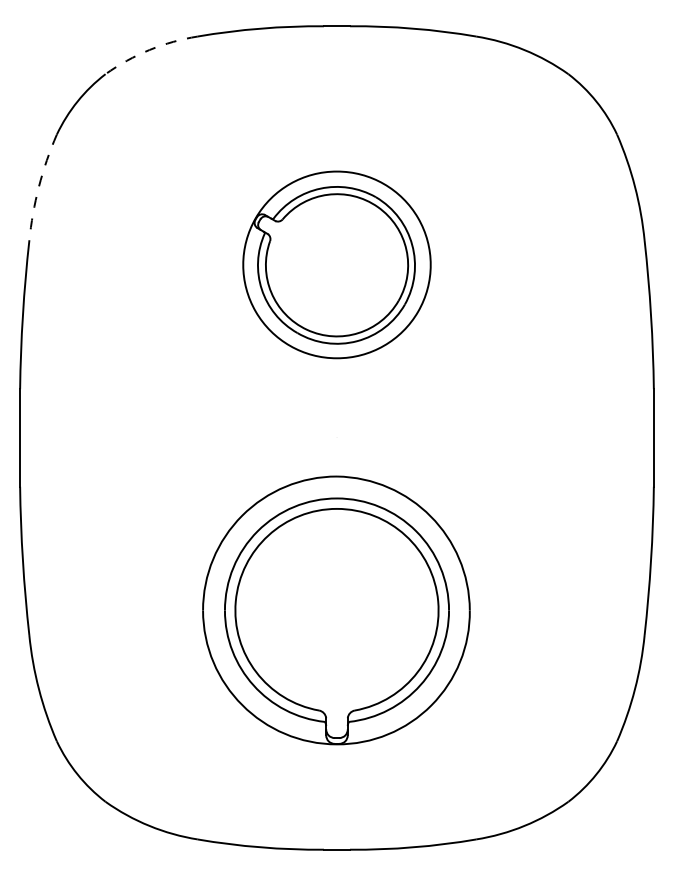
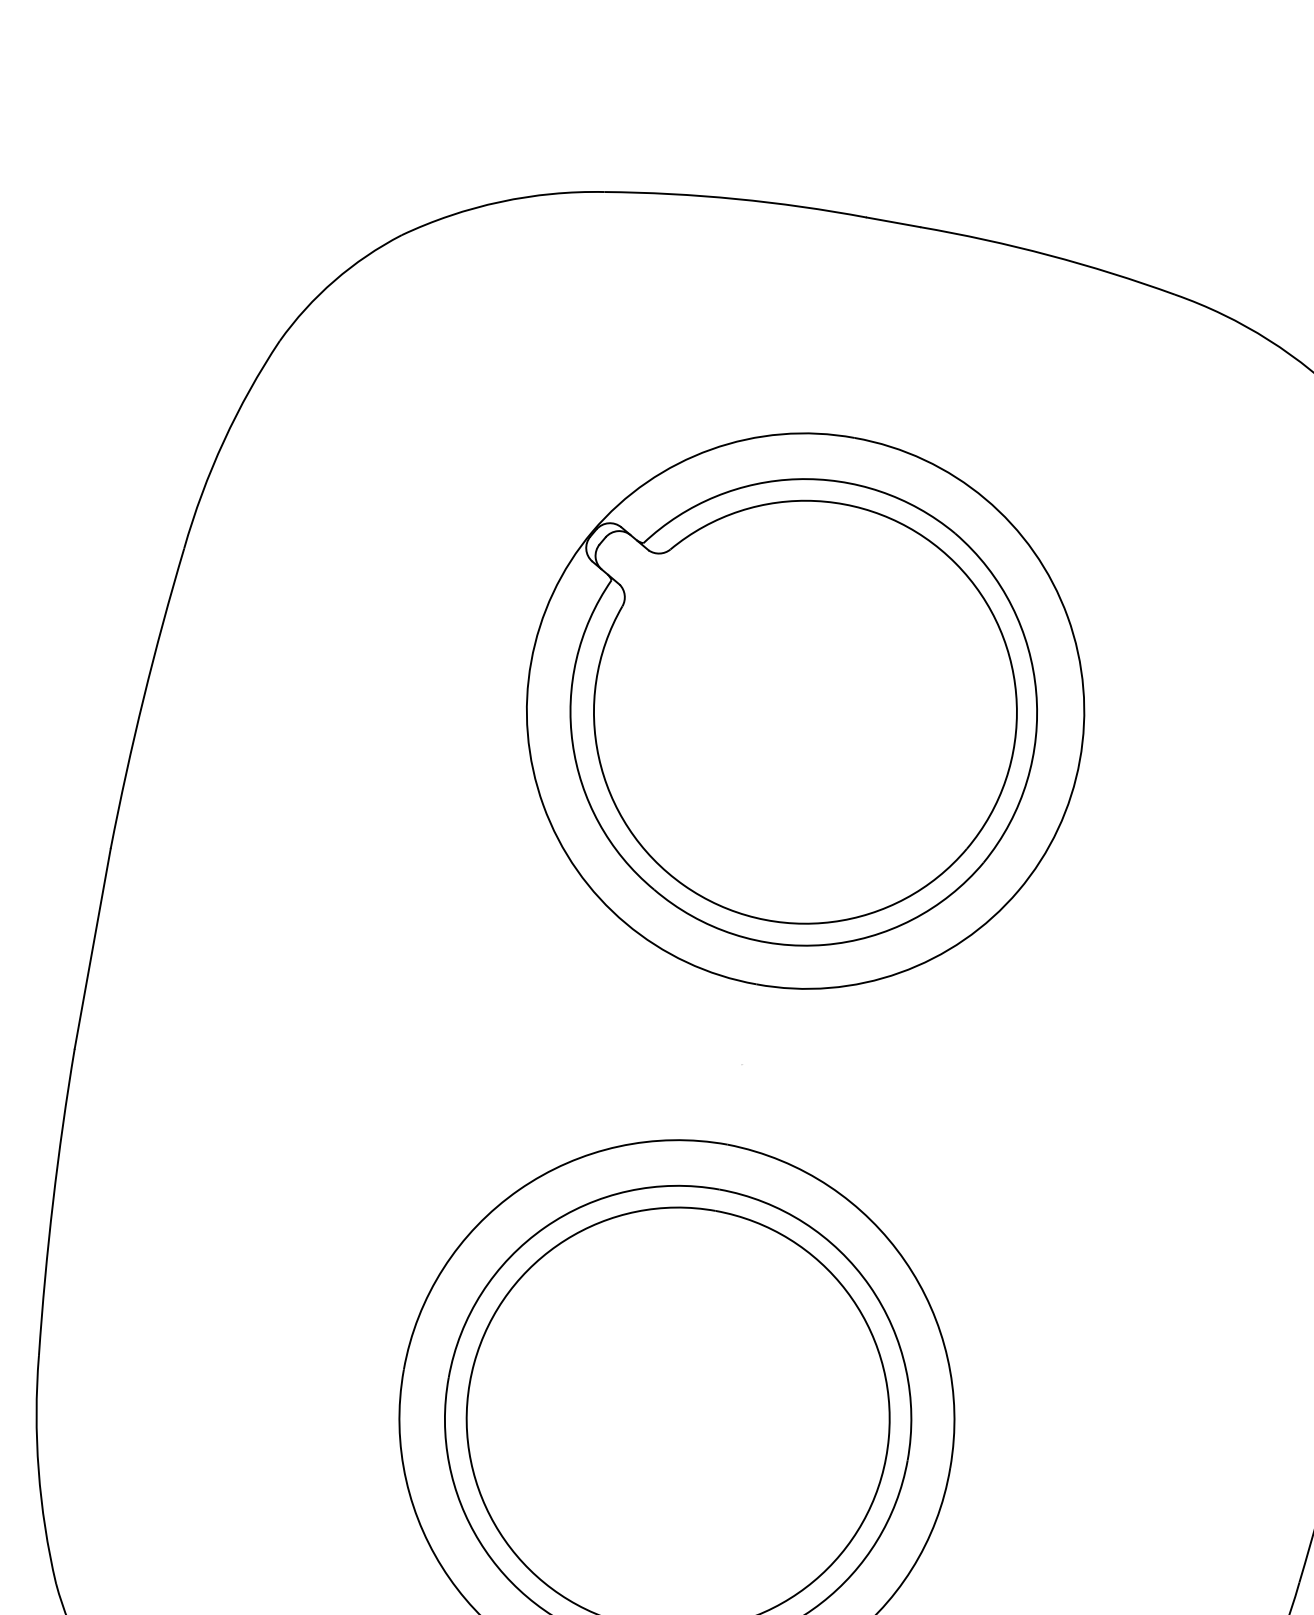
arc: (149, 50) -> (500, 202), dashed -> solid
arc: (38, 186) -> (223, 440), dashed -> solid
part: (336, 264) -> (804, 710), size x1.43

